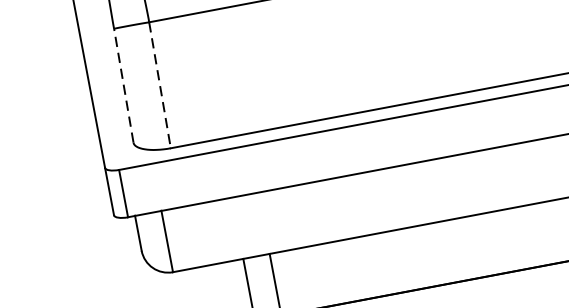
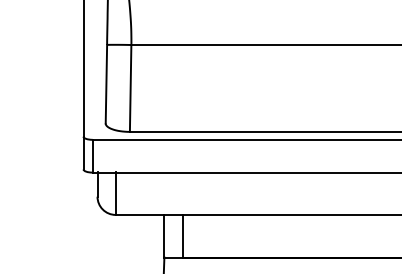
line: (123, 84) -> (106, 83), dashed -> solid
line: (159, 85) -> (130, 88), dashed -> solid

